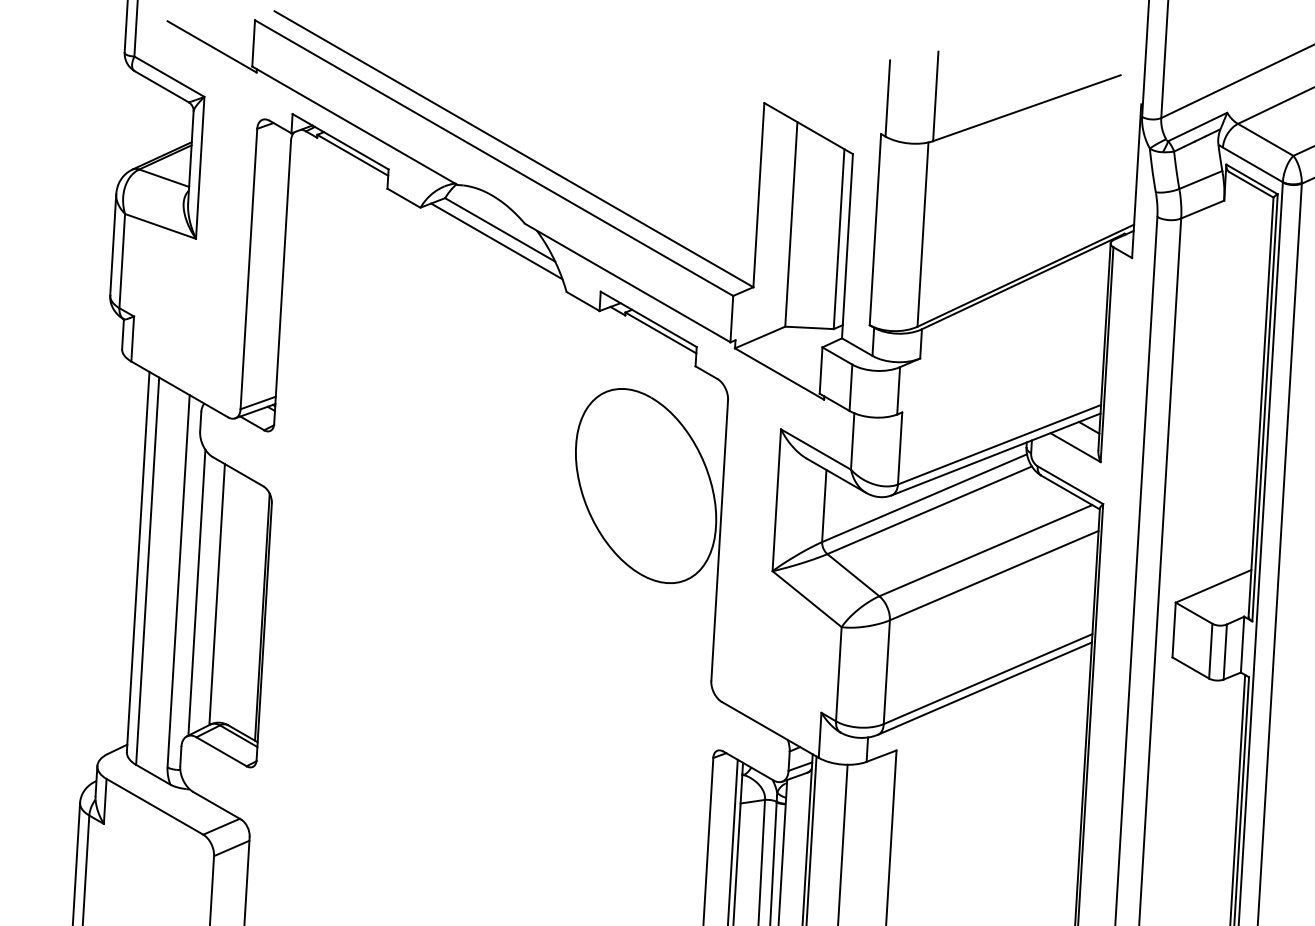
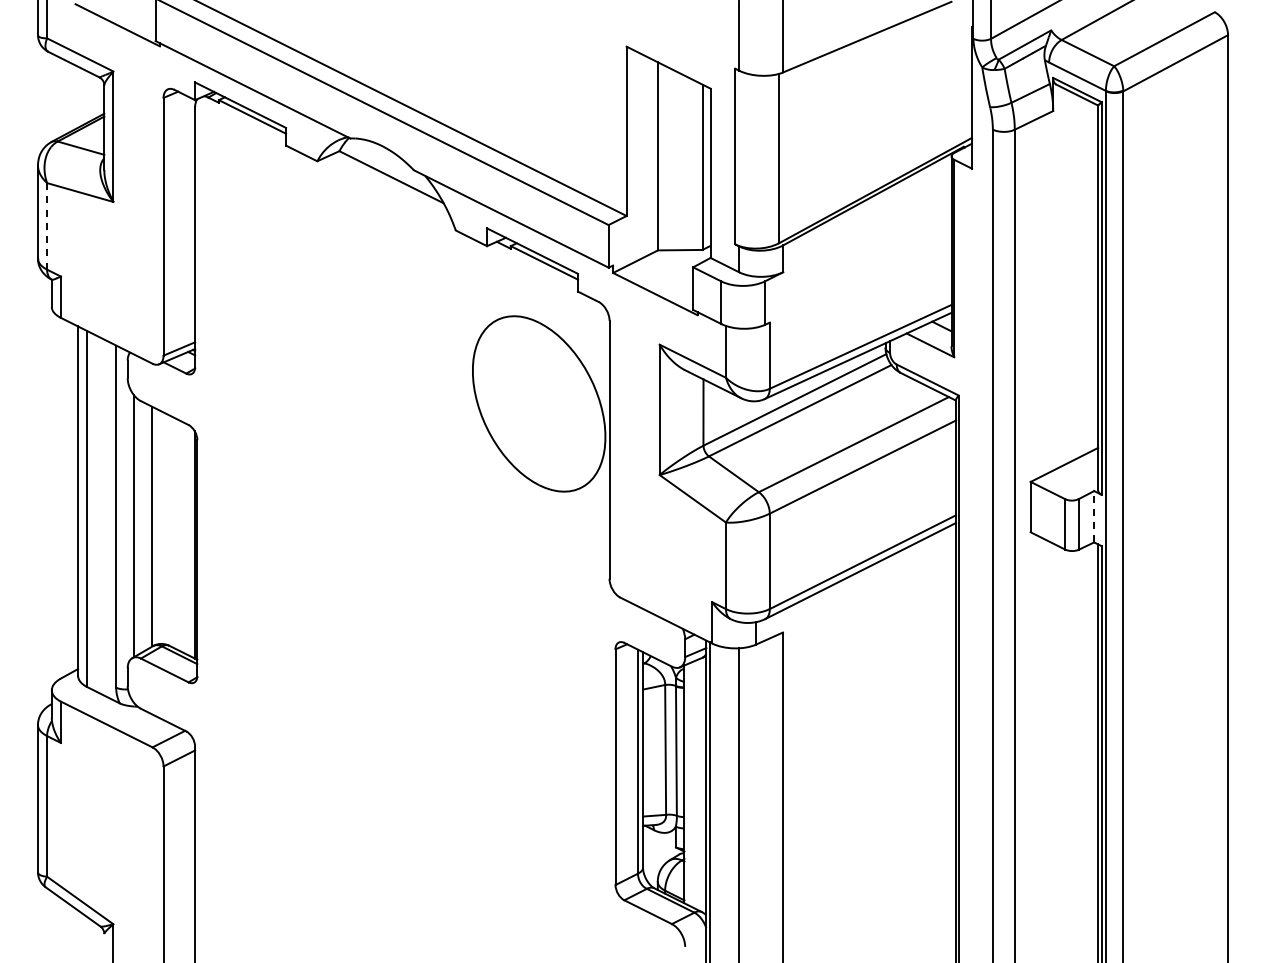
line: (496, 240) -> (388, 187), removed
line: (122, 261) -> (47, 226), solid -> dashed
line: (1242, 644) -> (1094, 516), solid -> dashed

